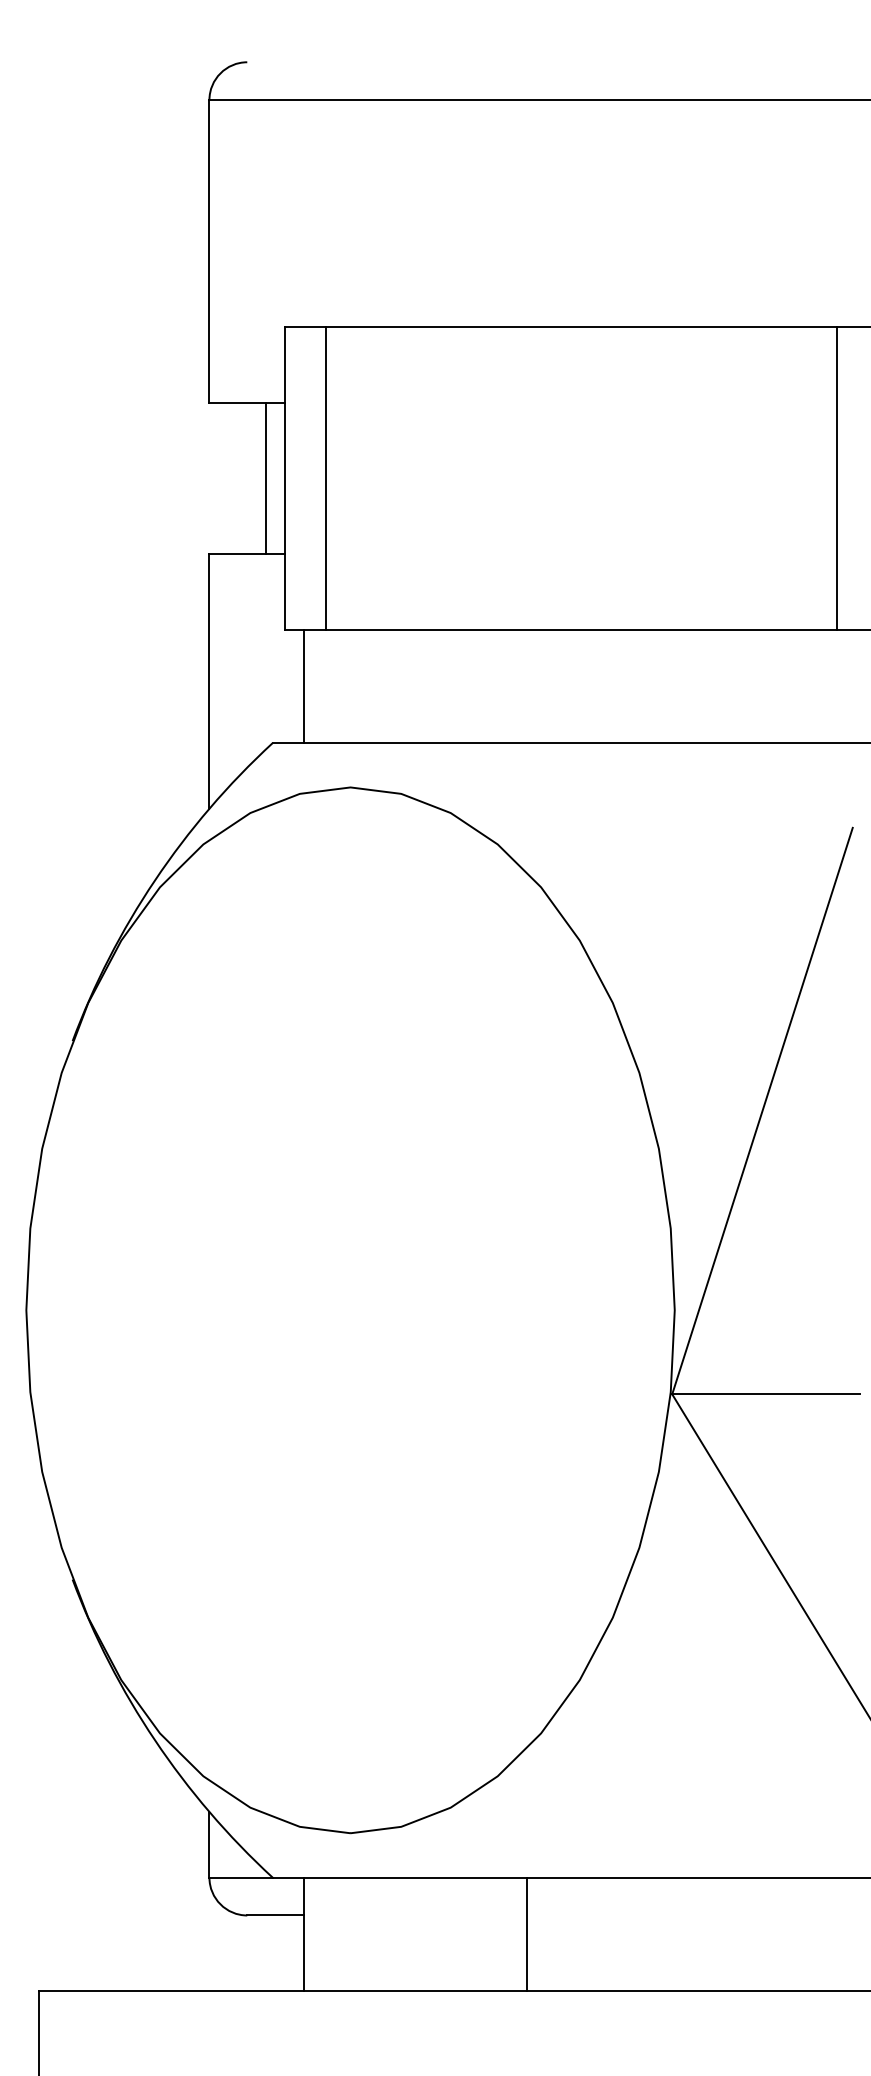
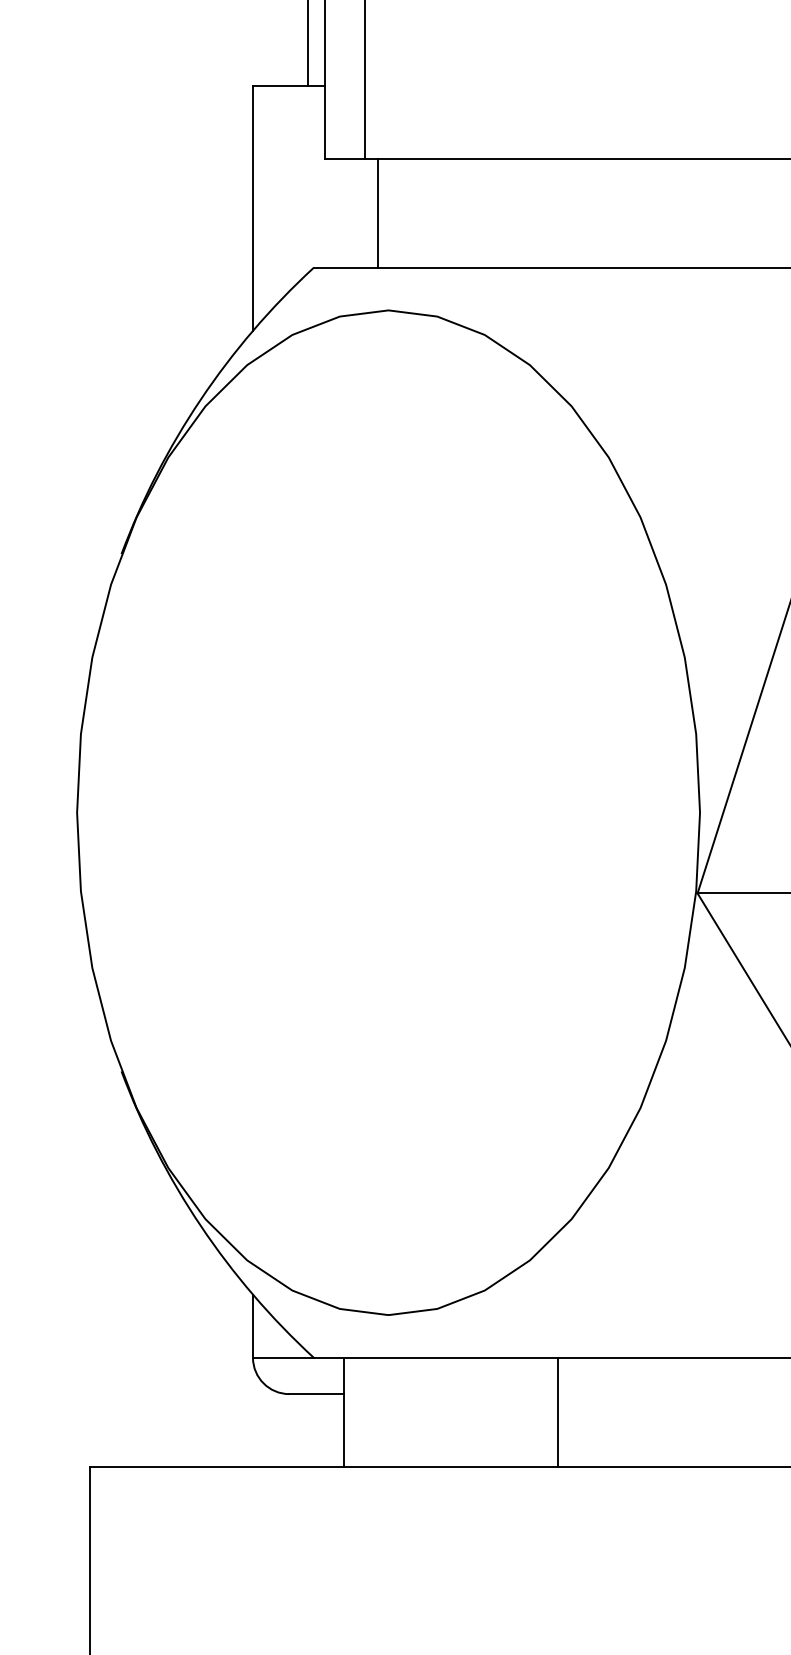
line: (304, 686) -> (378, 213), moved

